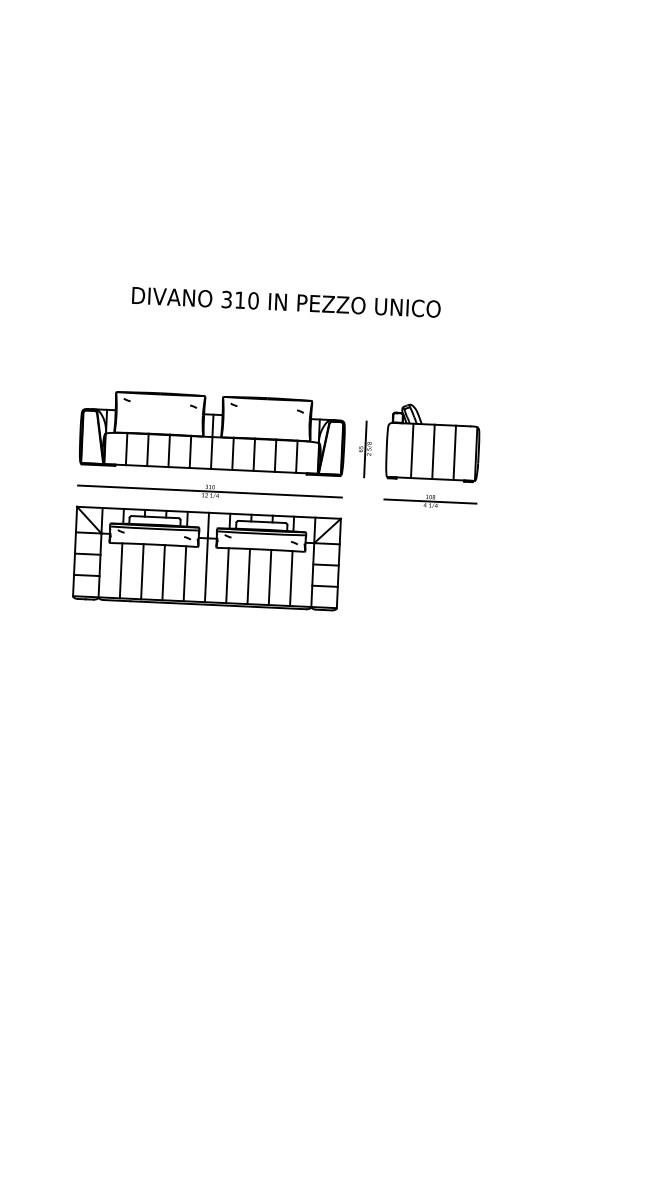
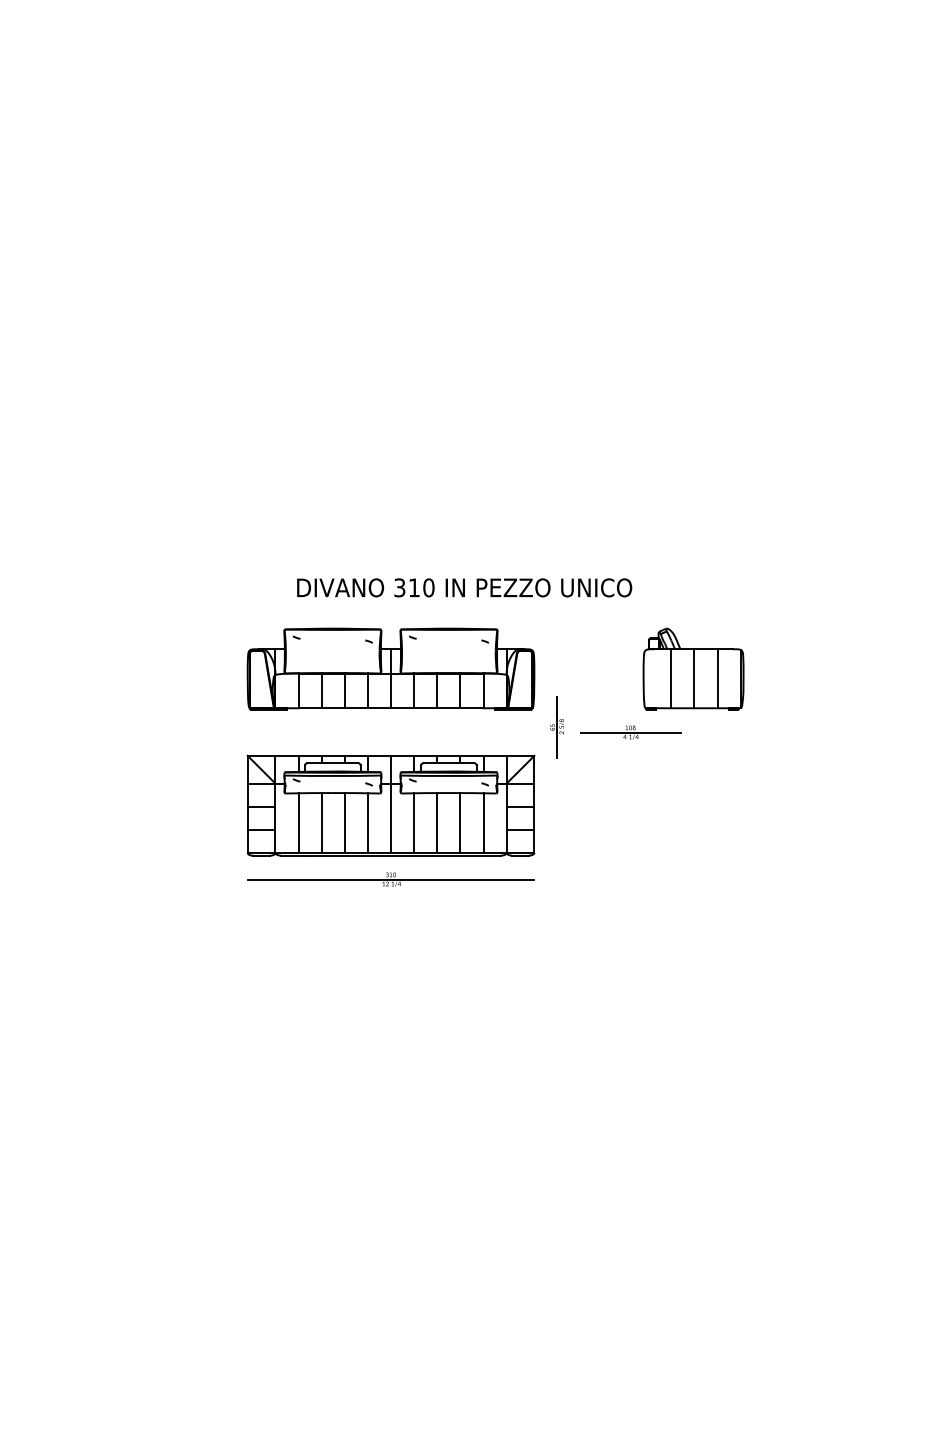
text: (286, 302) -> (464, 587), moved
part: (433, 442) -> (693, 668), moved
part: (364, 449) -> (556, 727), moved
part: (209, 491) -> (390, 879), moved

